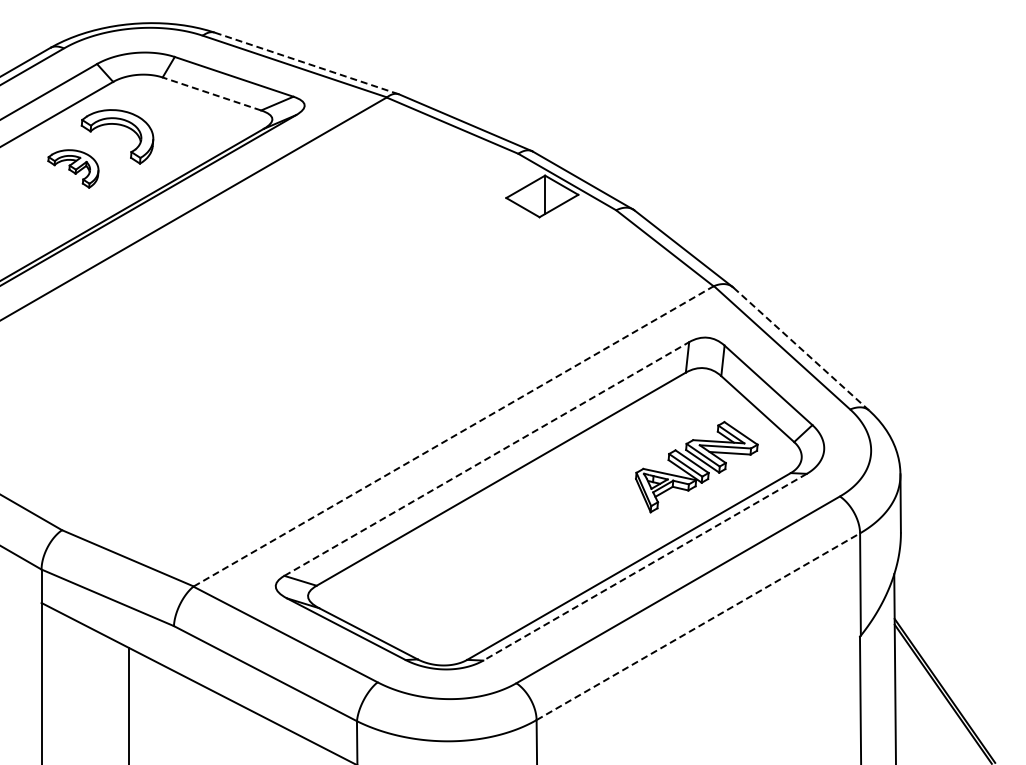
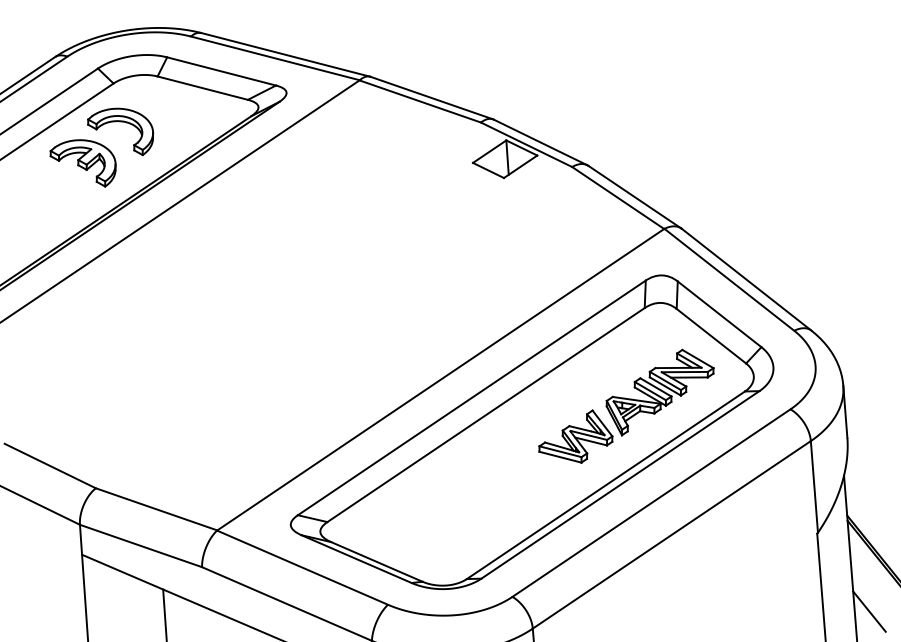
line: (306, 63) -> (285, 54), dashed -> solid
line: (211, 93) -> (202, 87), dashed -> solid
part: (73, 168) -> (83, 163), size x1.43
line: (801, 349) -> (746, 280), dashed -> solid
line: (454, 436) -> (441, 379), dashed -> solid
line: (486, 459) -> (471, 398), dashed -> solid
part: (598, 510) -> (575, 437), added
line: (645, 567) -> (620, 485), dashed -> solid
line: (698, 626) -> (671, 534), dashed -> solid
line: (911, 727) -> (869, 611), added

